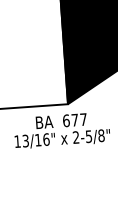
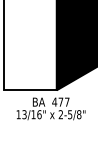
text: (65, 119) -> (54, 101), 677 -> 477

